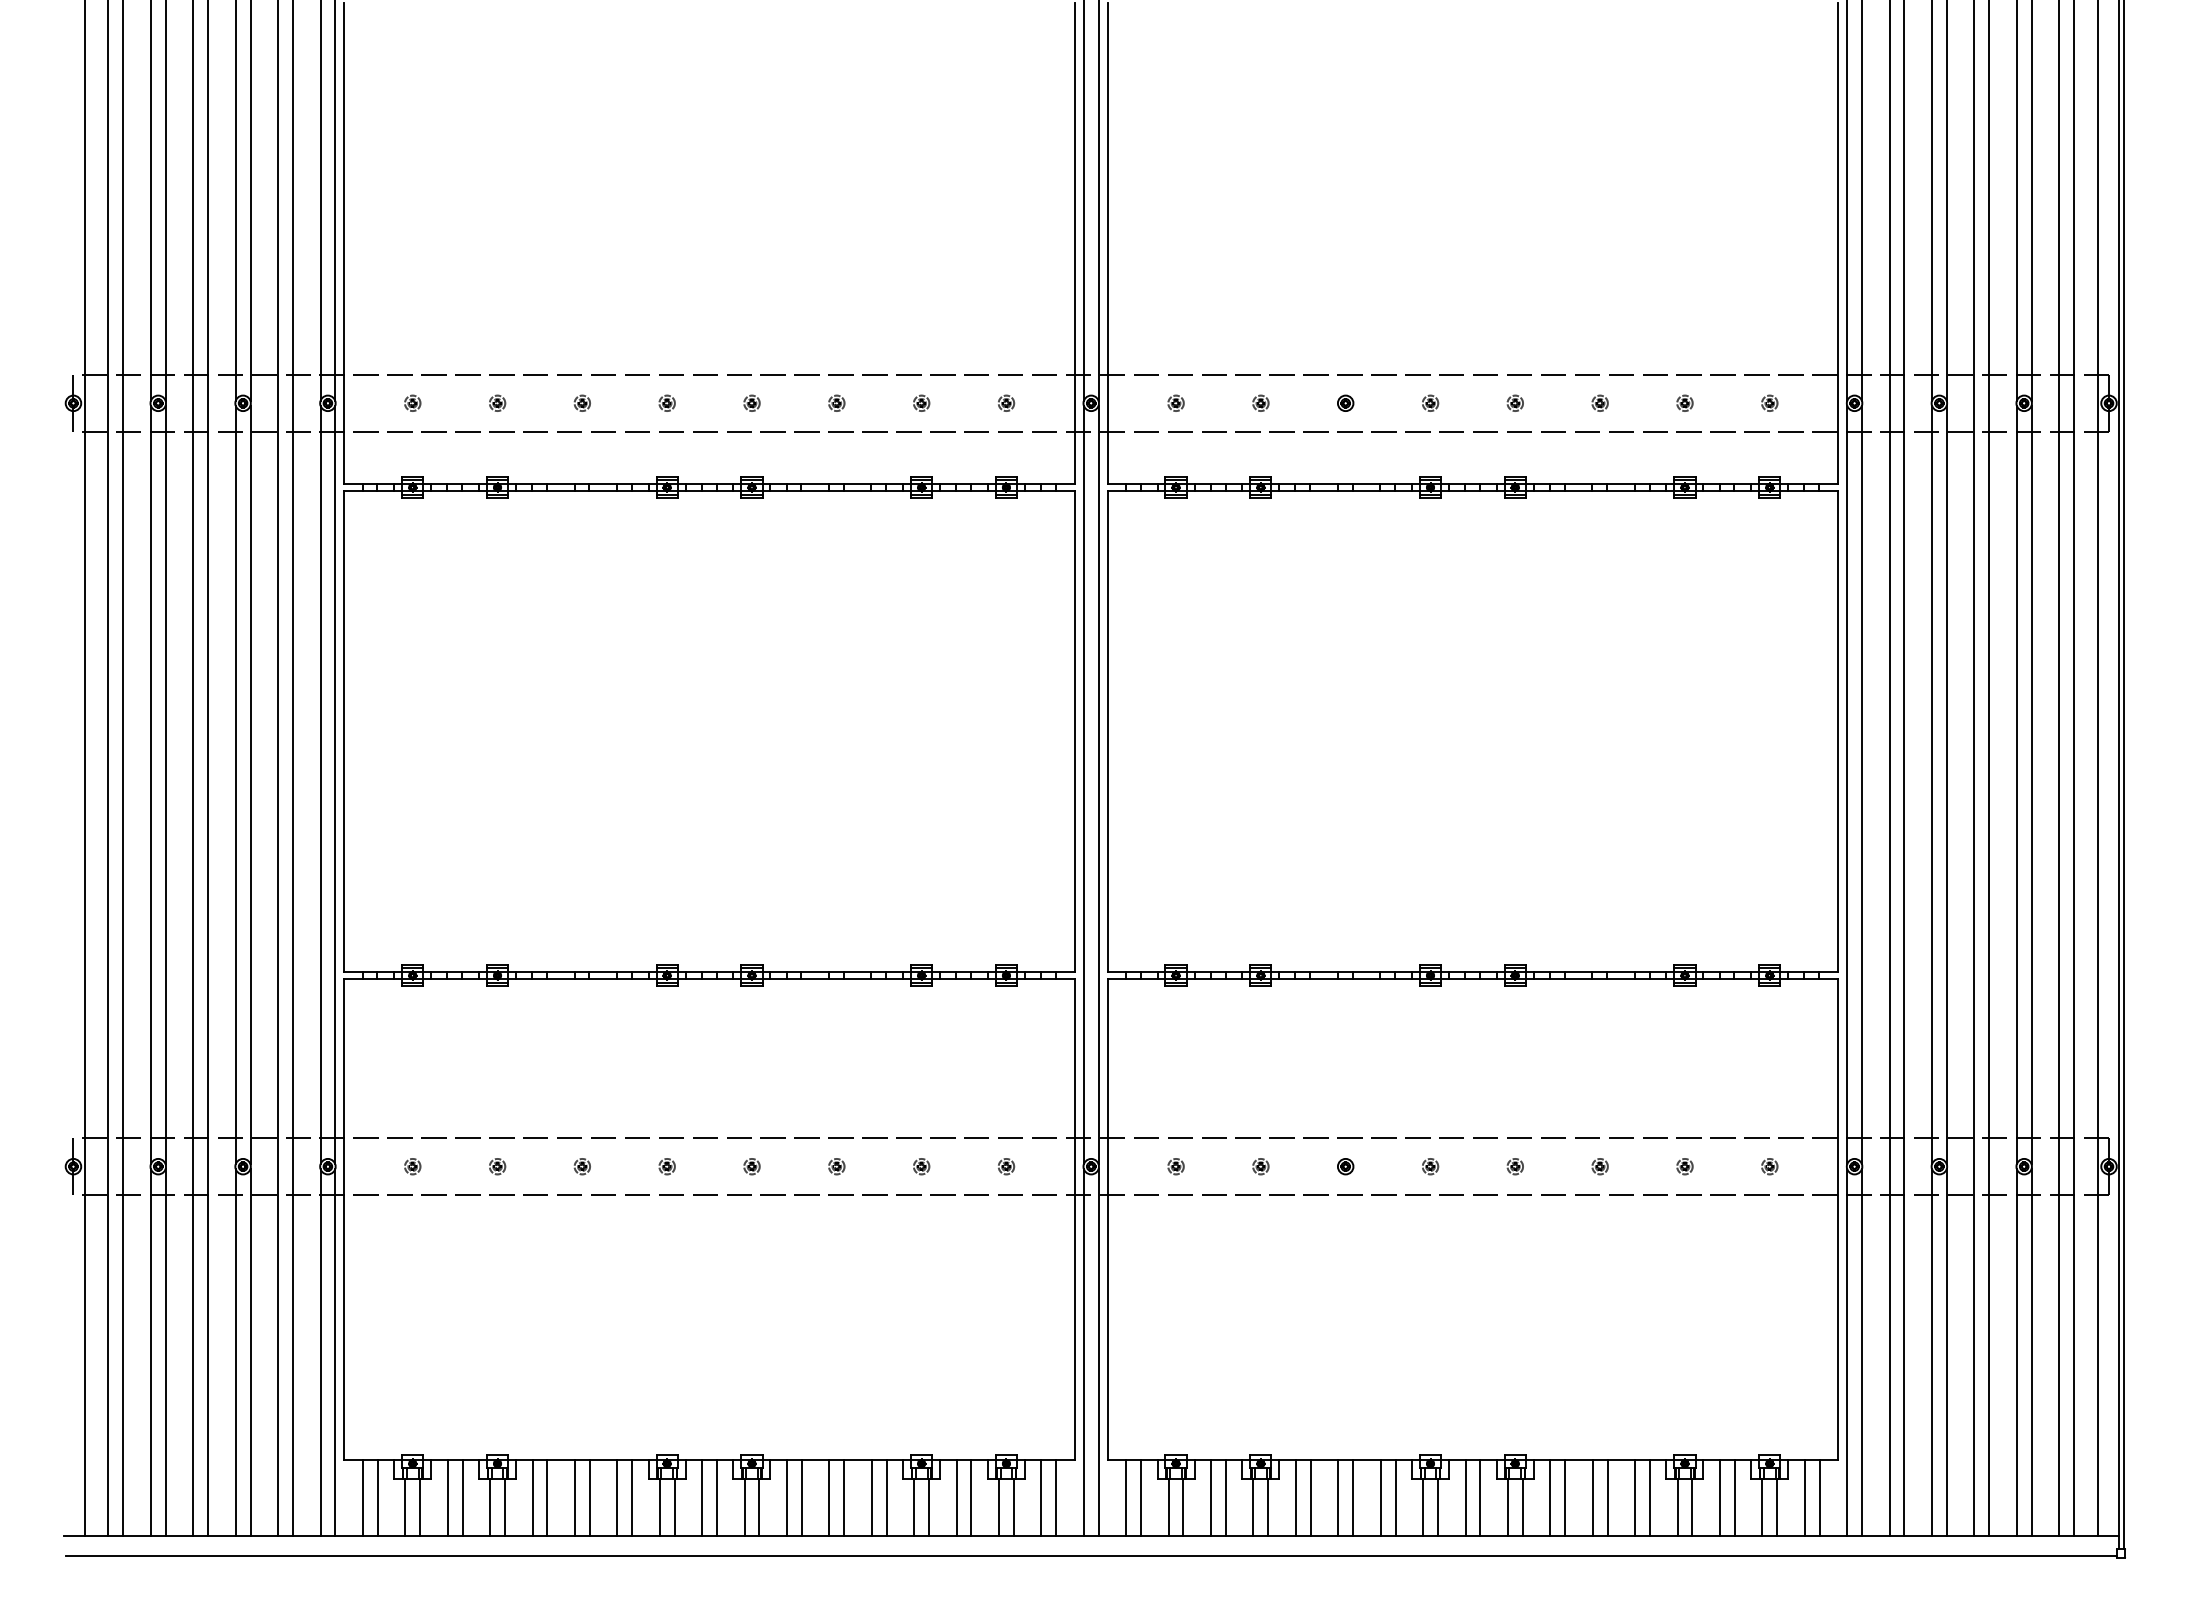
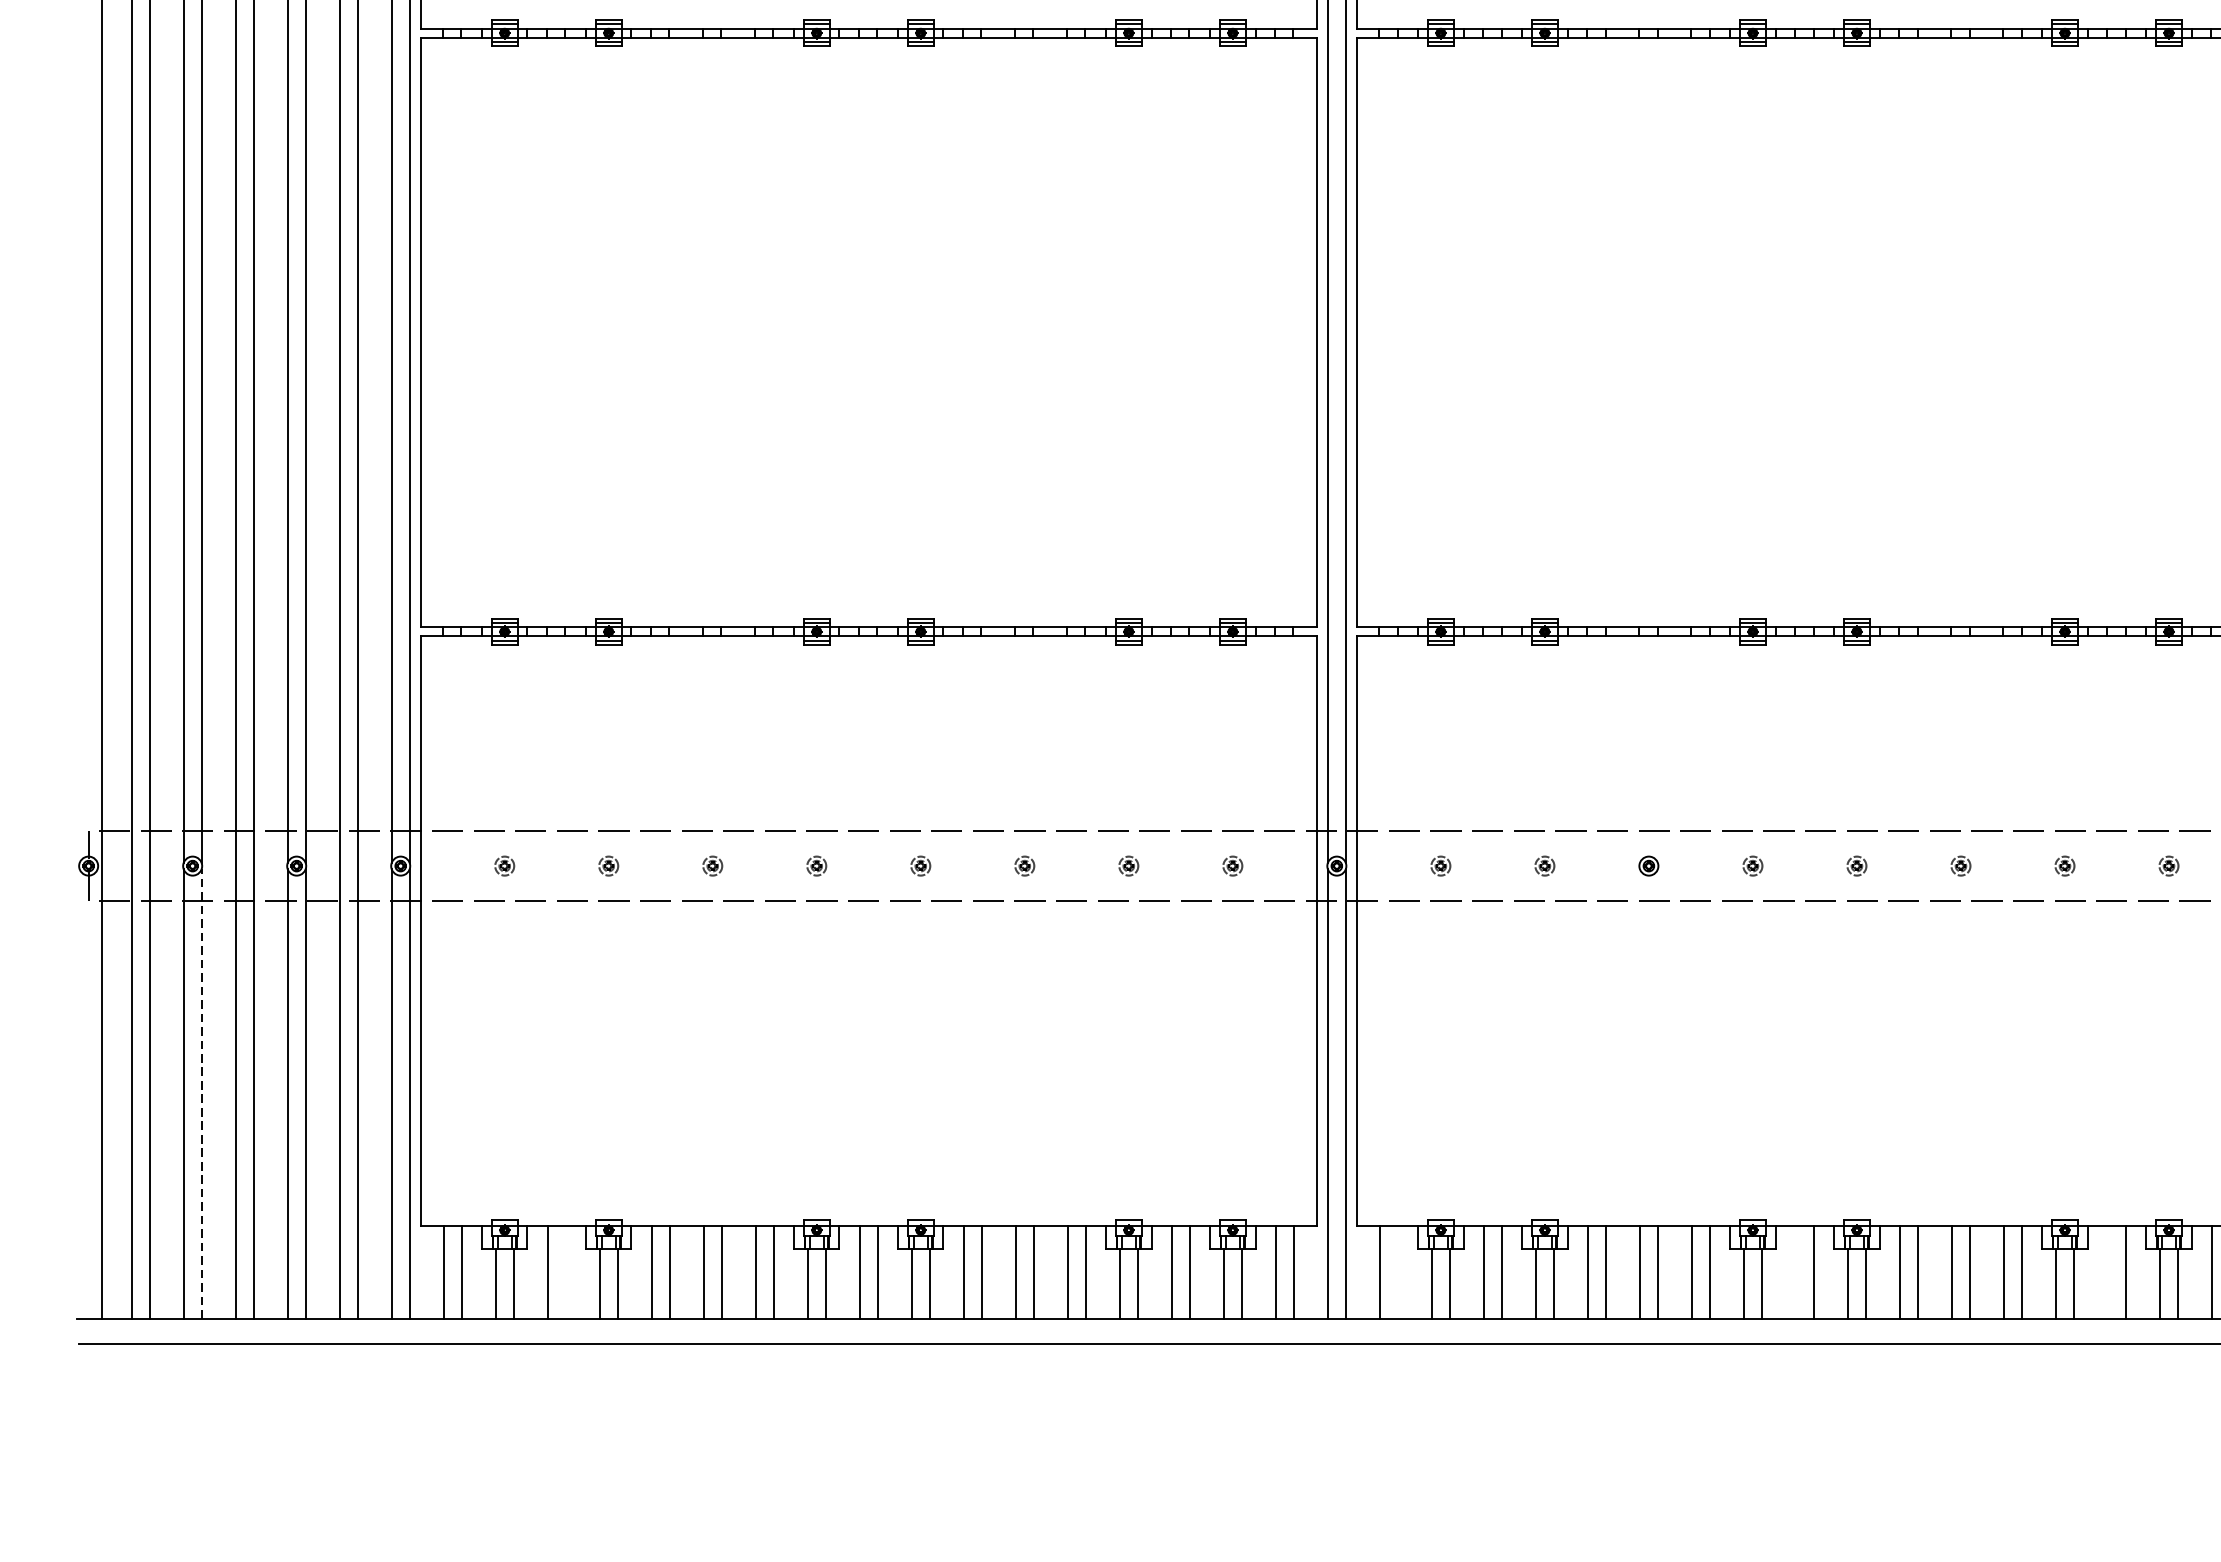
line: (165, 1352) -> (201, 1094), solid -> dashed
line: (462, 1497) -> (565, 1271), removed
line: (1141, 1497) -> (1398, 1271), removed
line: (1465, 1497) -> (1795, 1271), removed
line: (1719, 1497) -> (2107, 1271), removed

